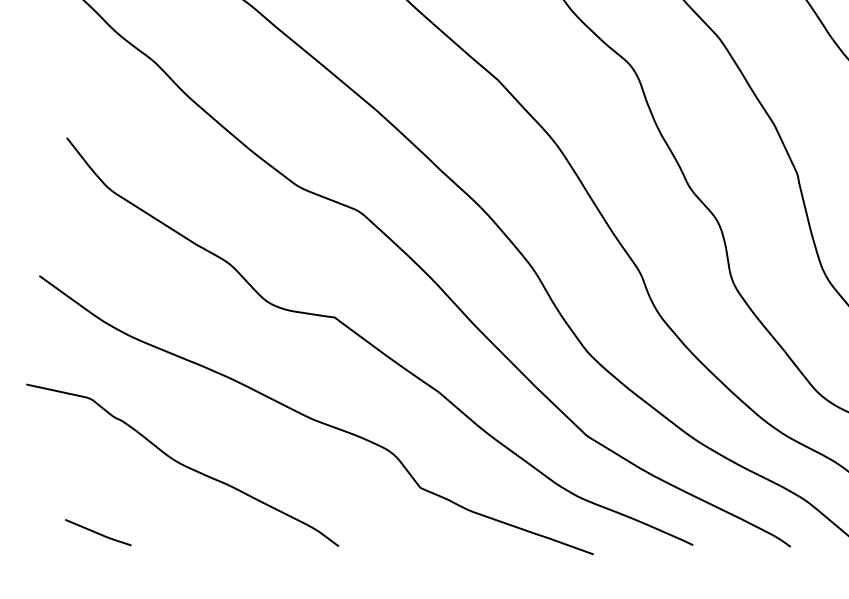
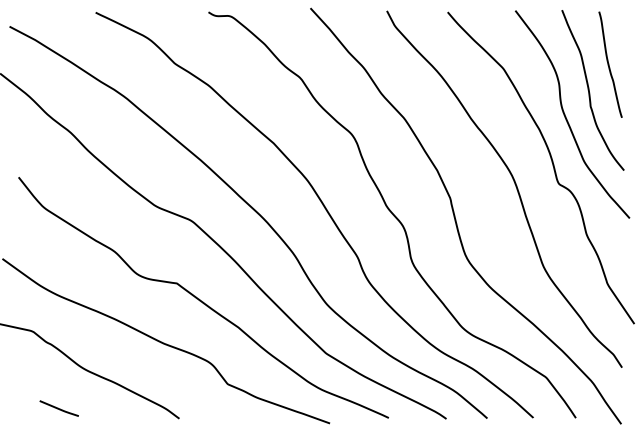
line: (97, 532) -> (58, 408), moved

